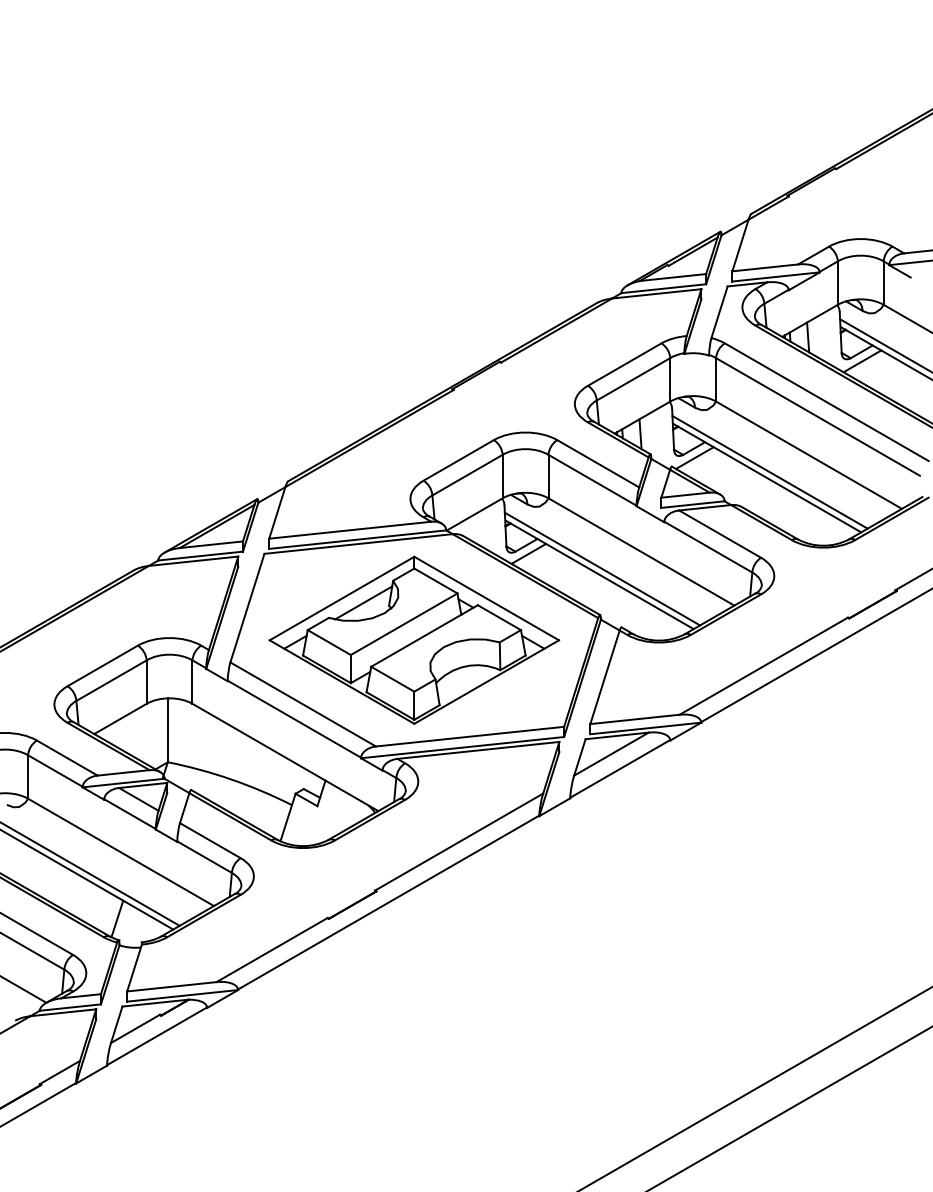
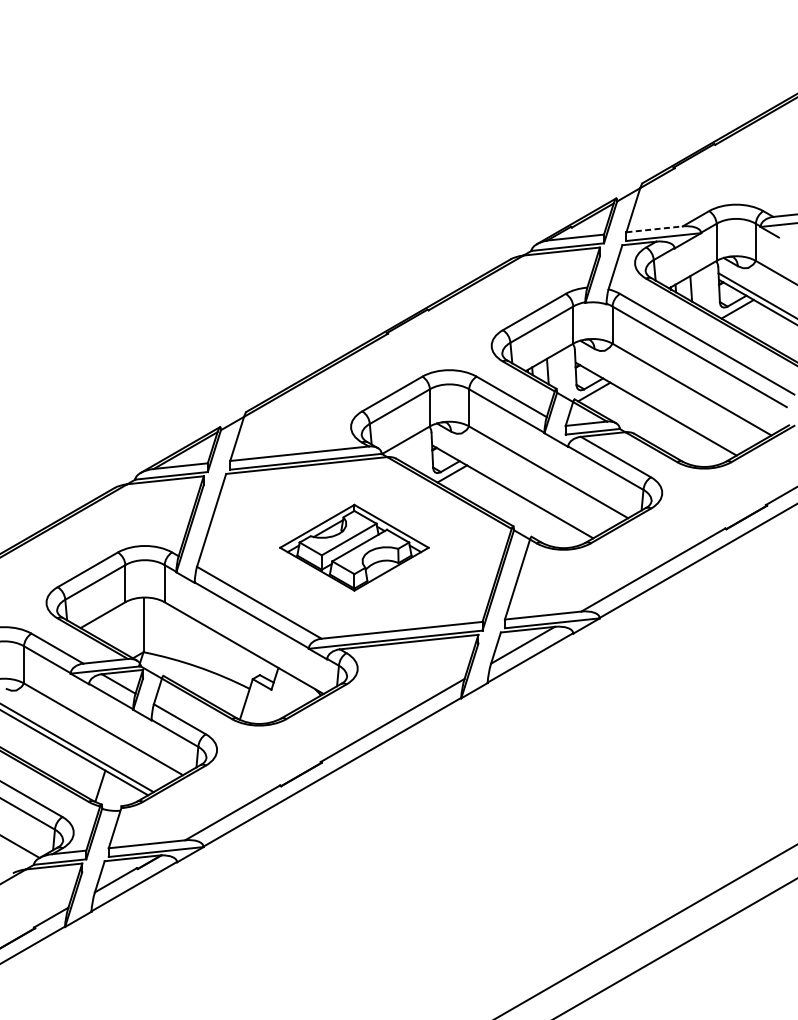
line: (765, 267) -> (654, 229), solid -> dashed
line: (769, 472) -> (658, 404), removed
line: (602, 568) -> (515, 486), removed
part: (414, 639) -> (354, 547), size x0.6

